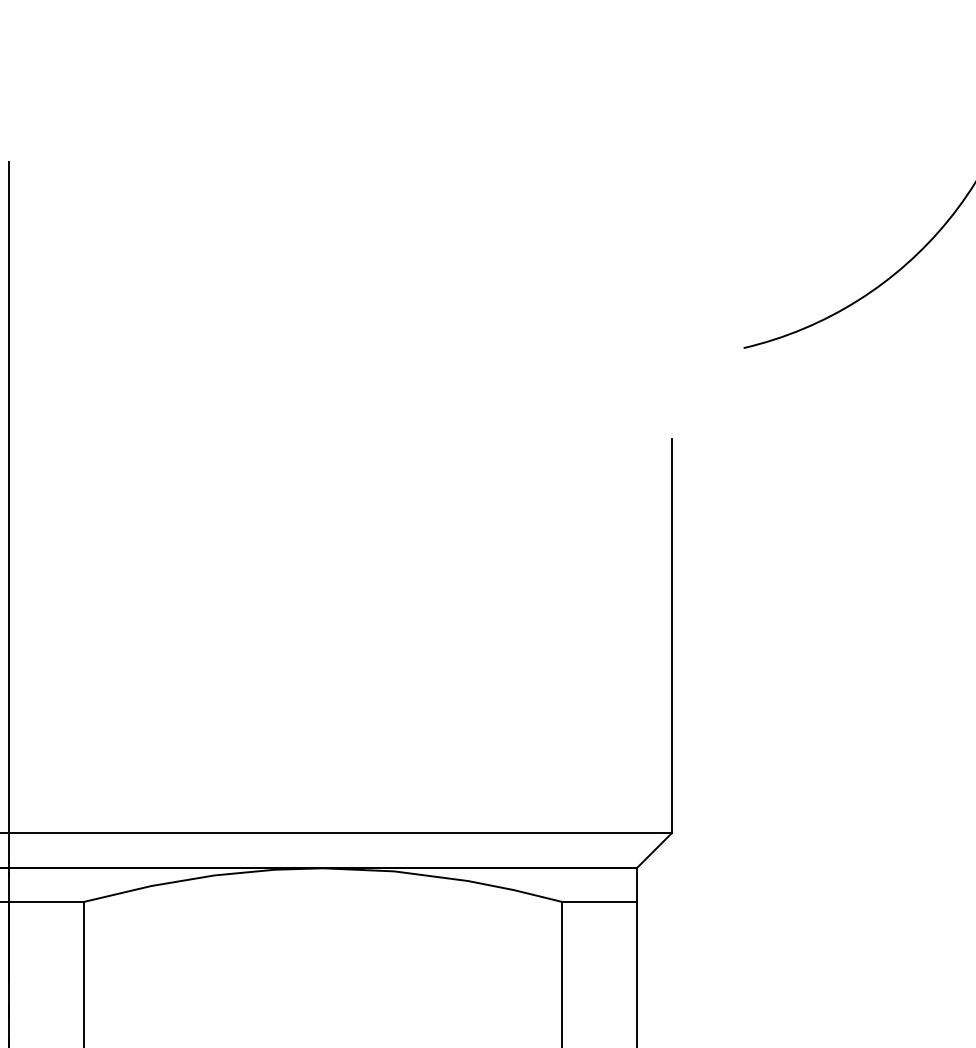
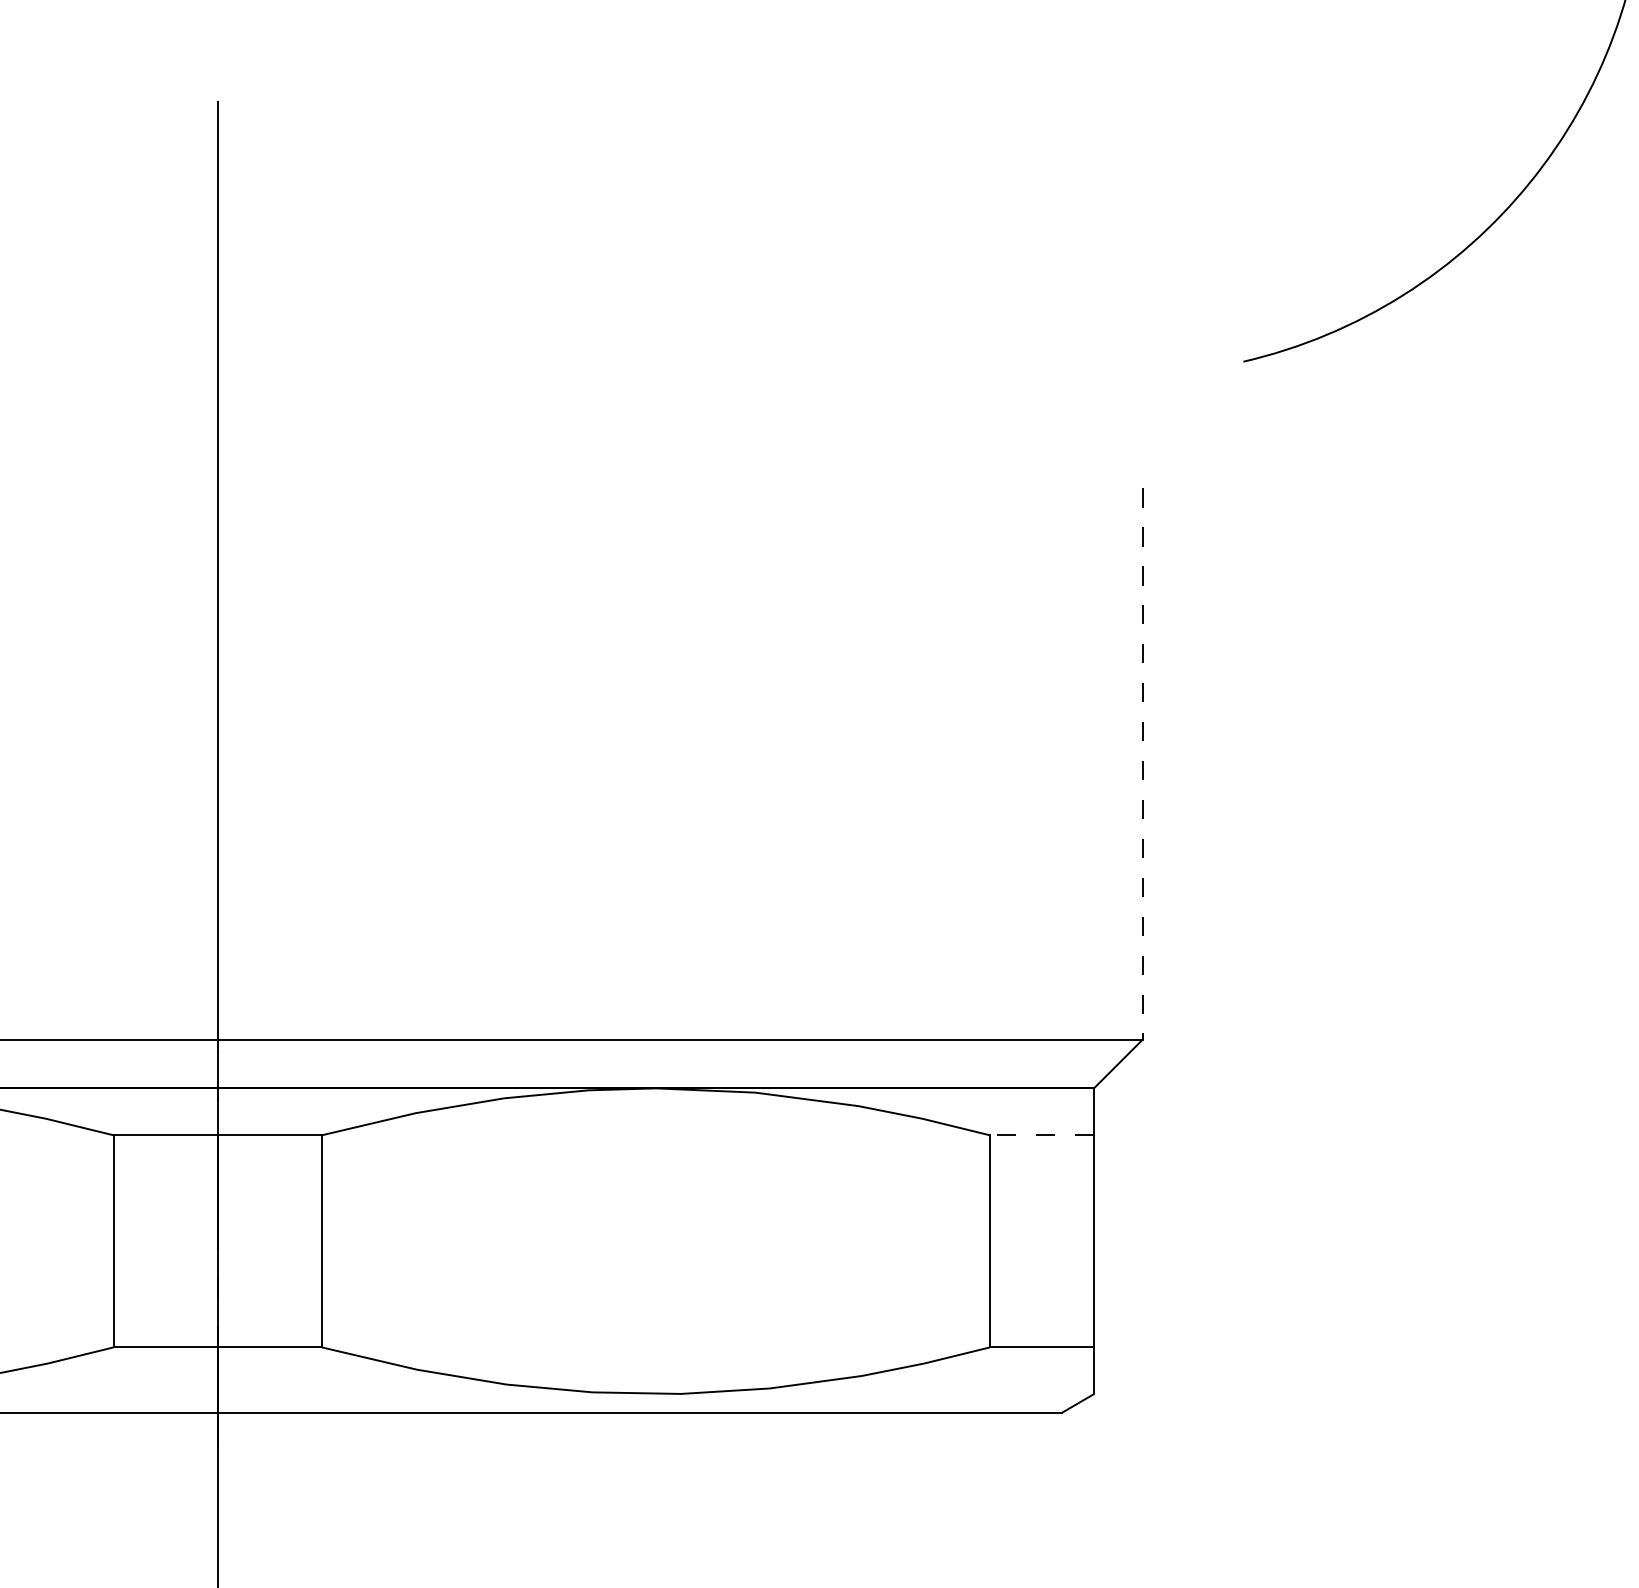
line: (671, 635) -> (1142, 763), solid -> dashed
line: (599, 902) -> (1041, 1135), solid -> dashed

